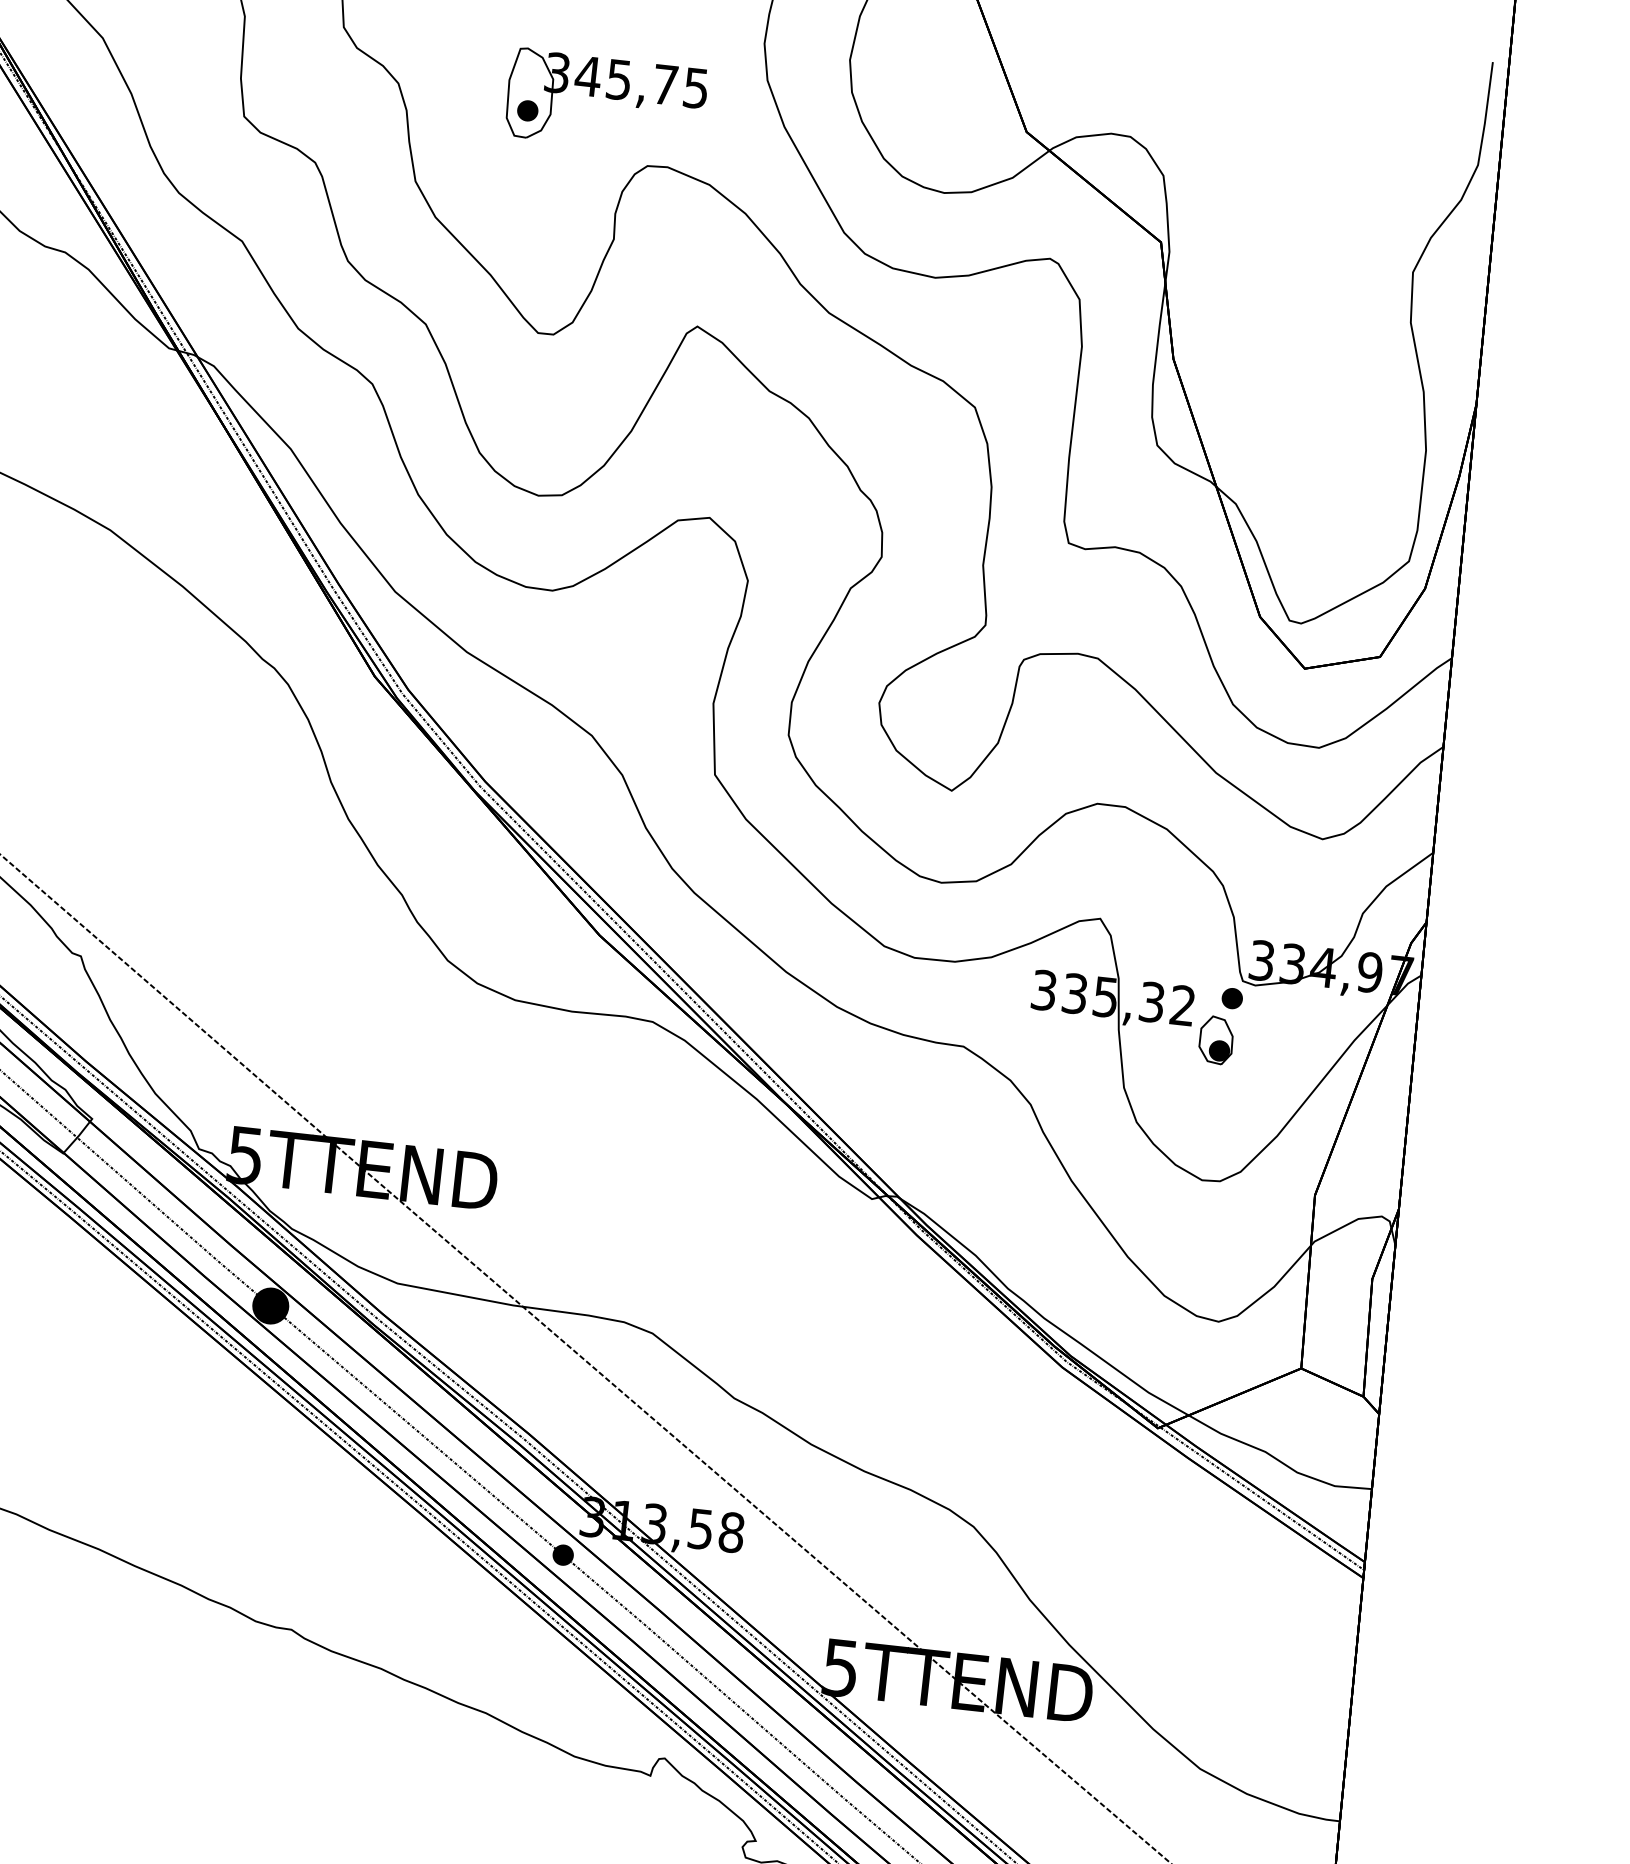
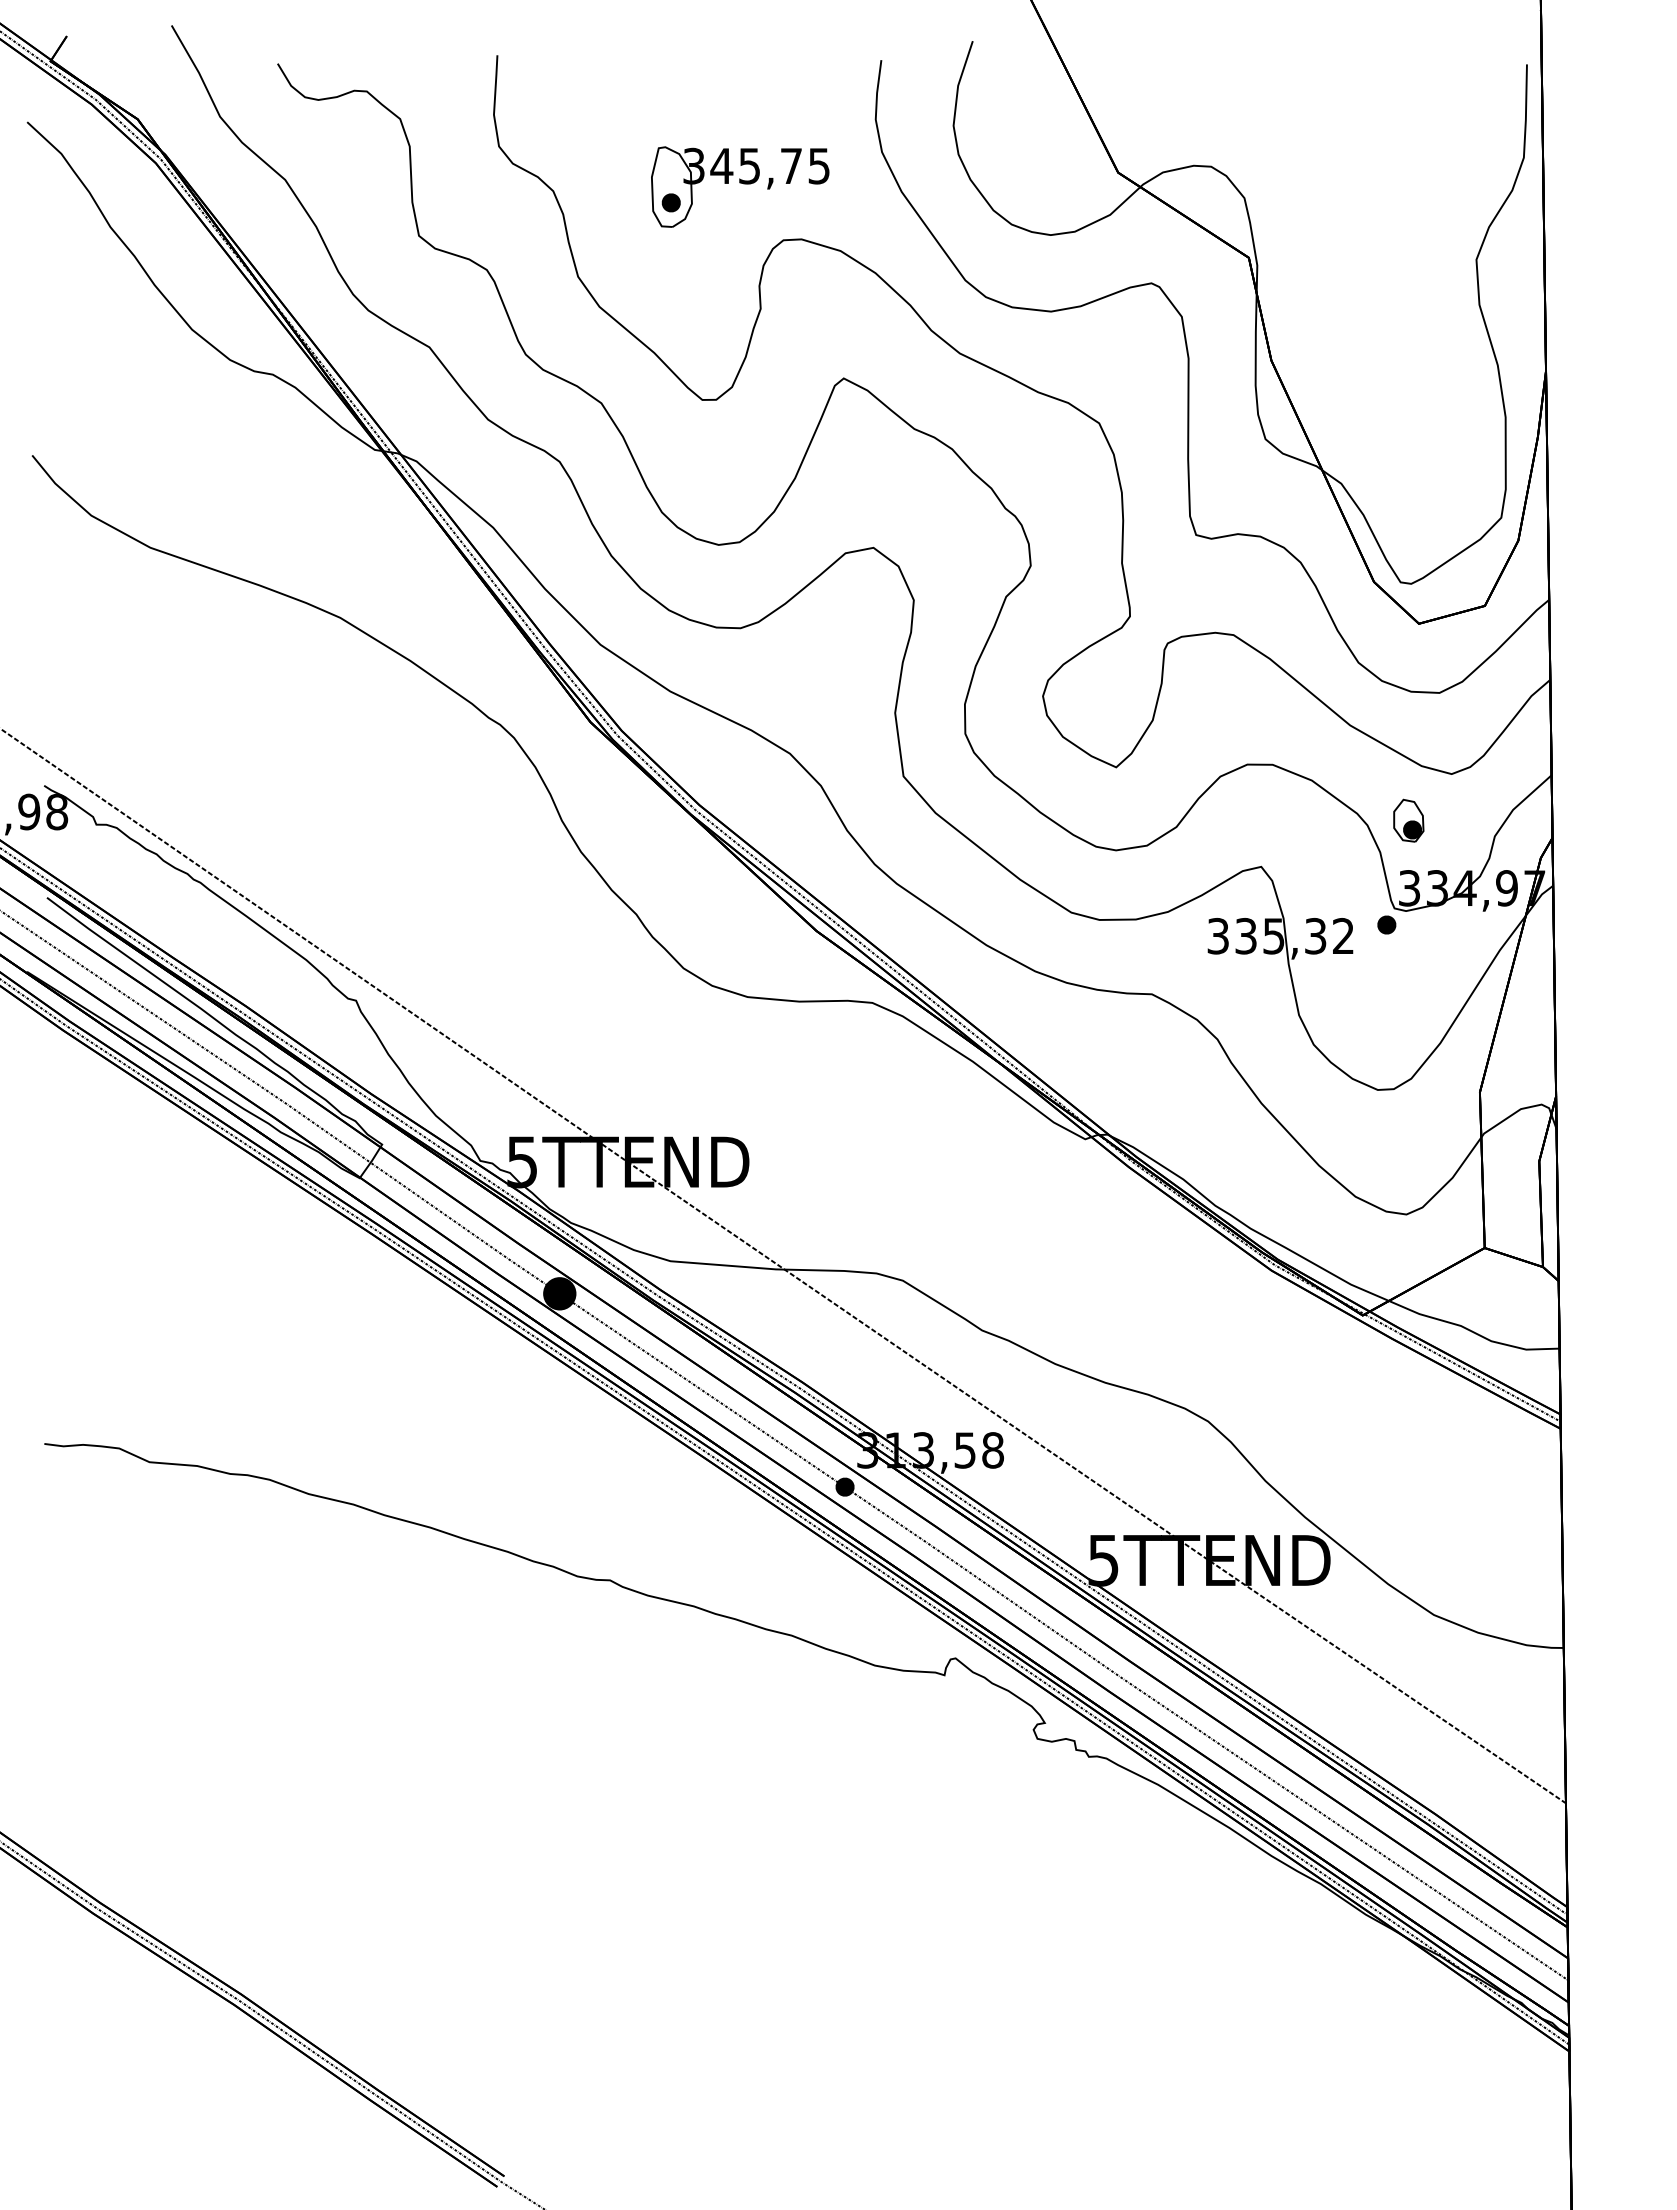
part: (1216, 1039) -> (1408, 820), moved

